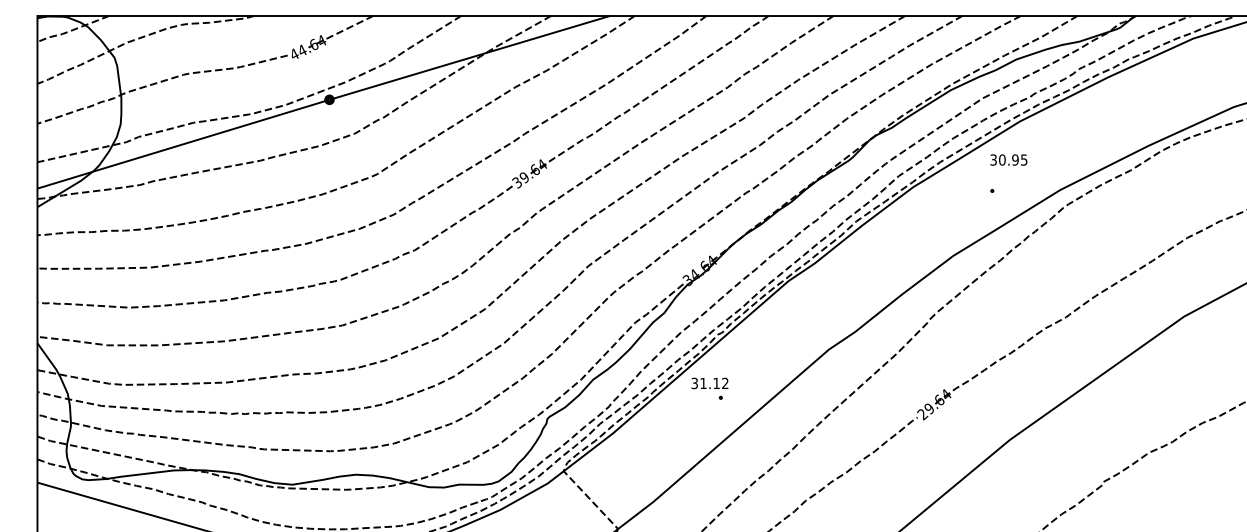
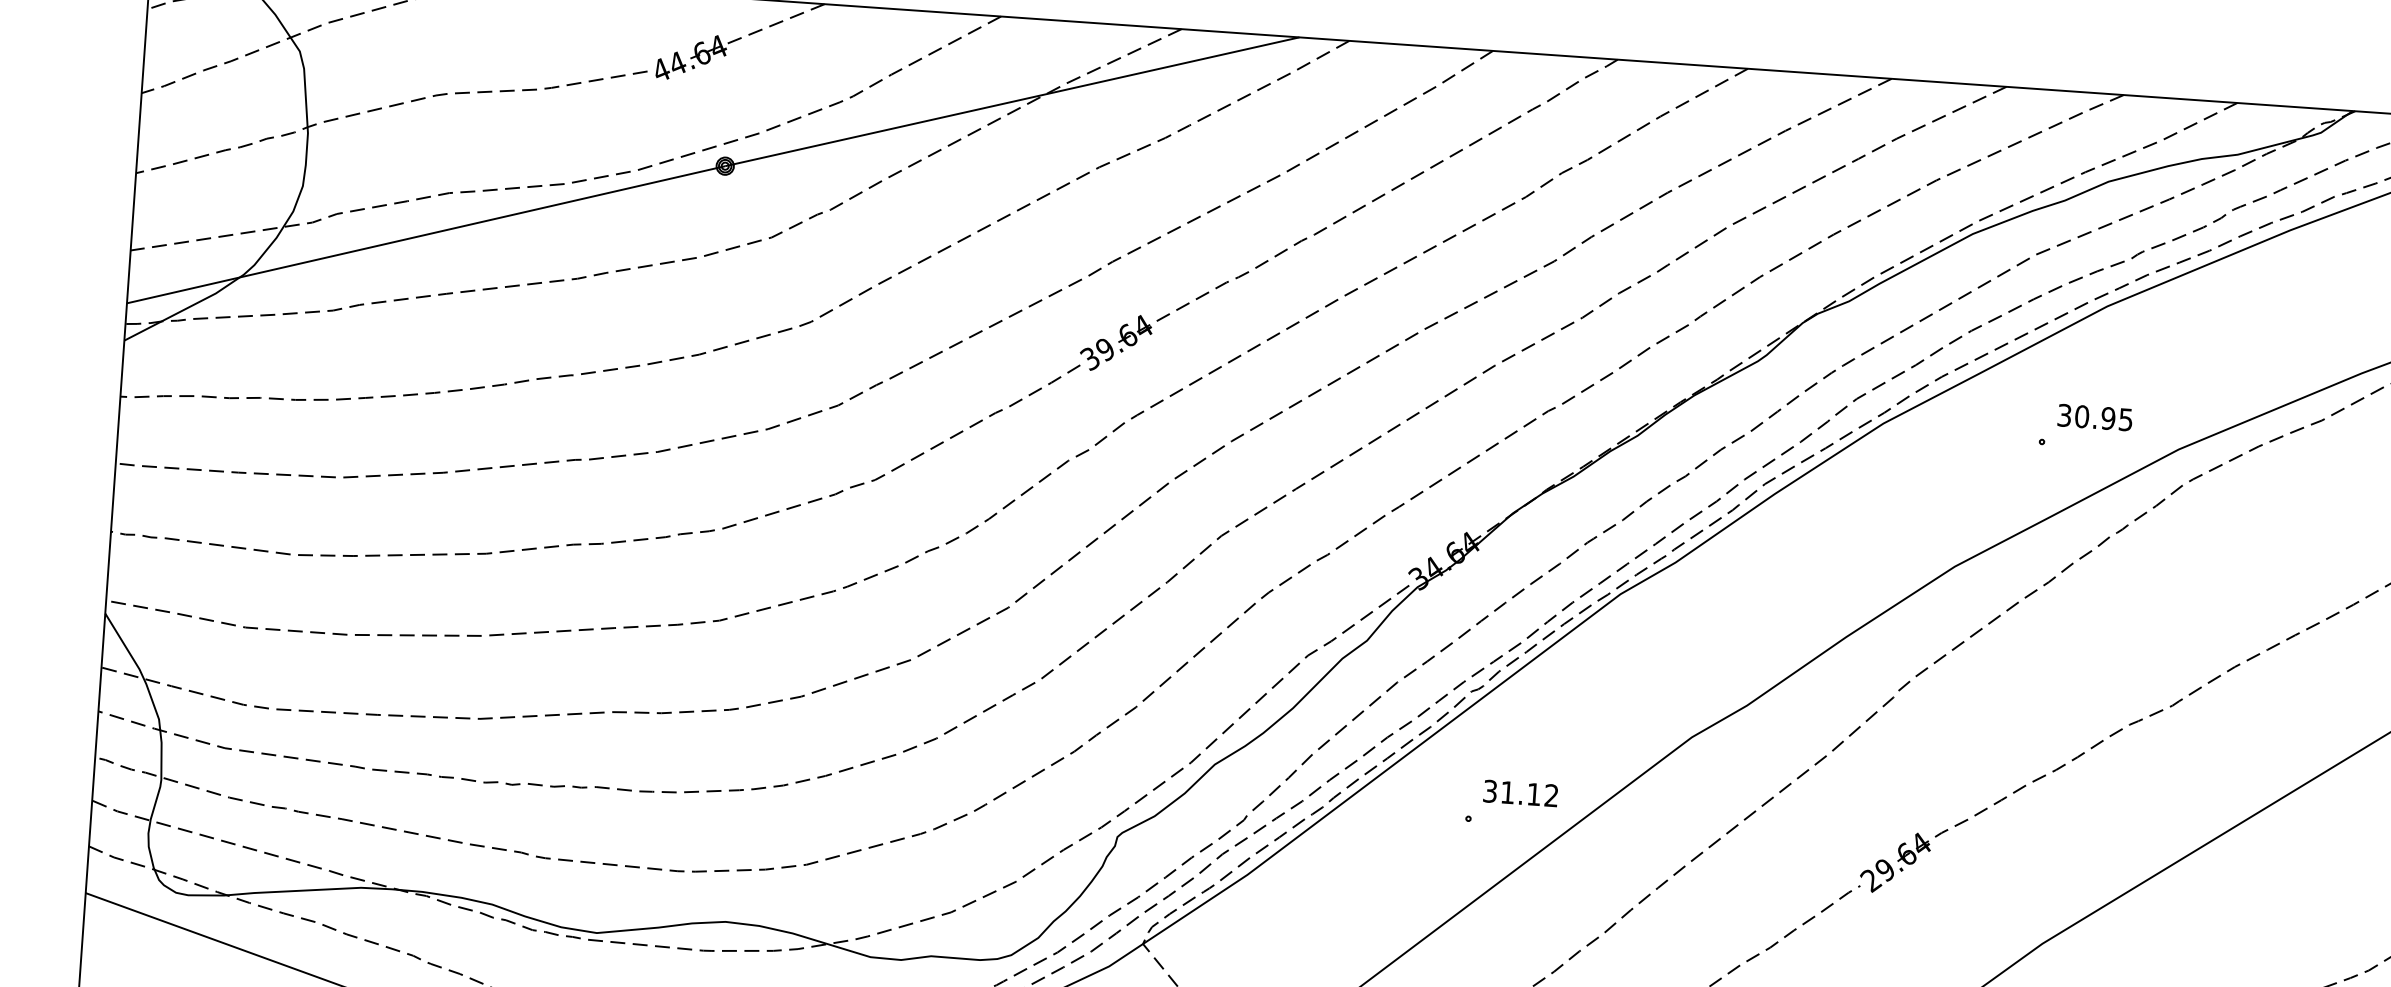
text: (1008, 159) -> (2094, 416), moved
text: (709, 383) -> (1519, 793), moved

